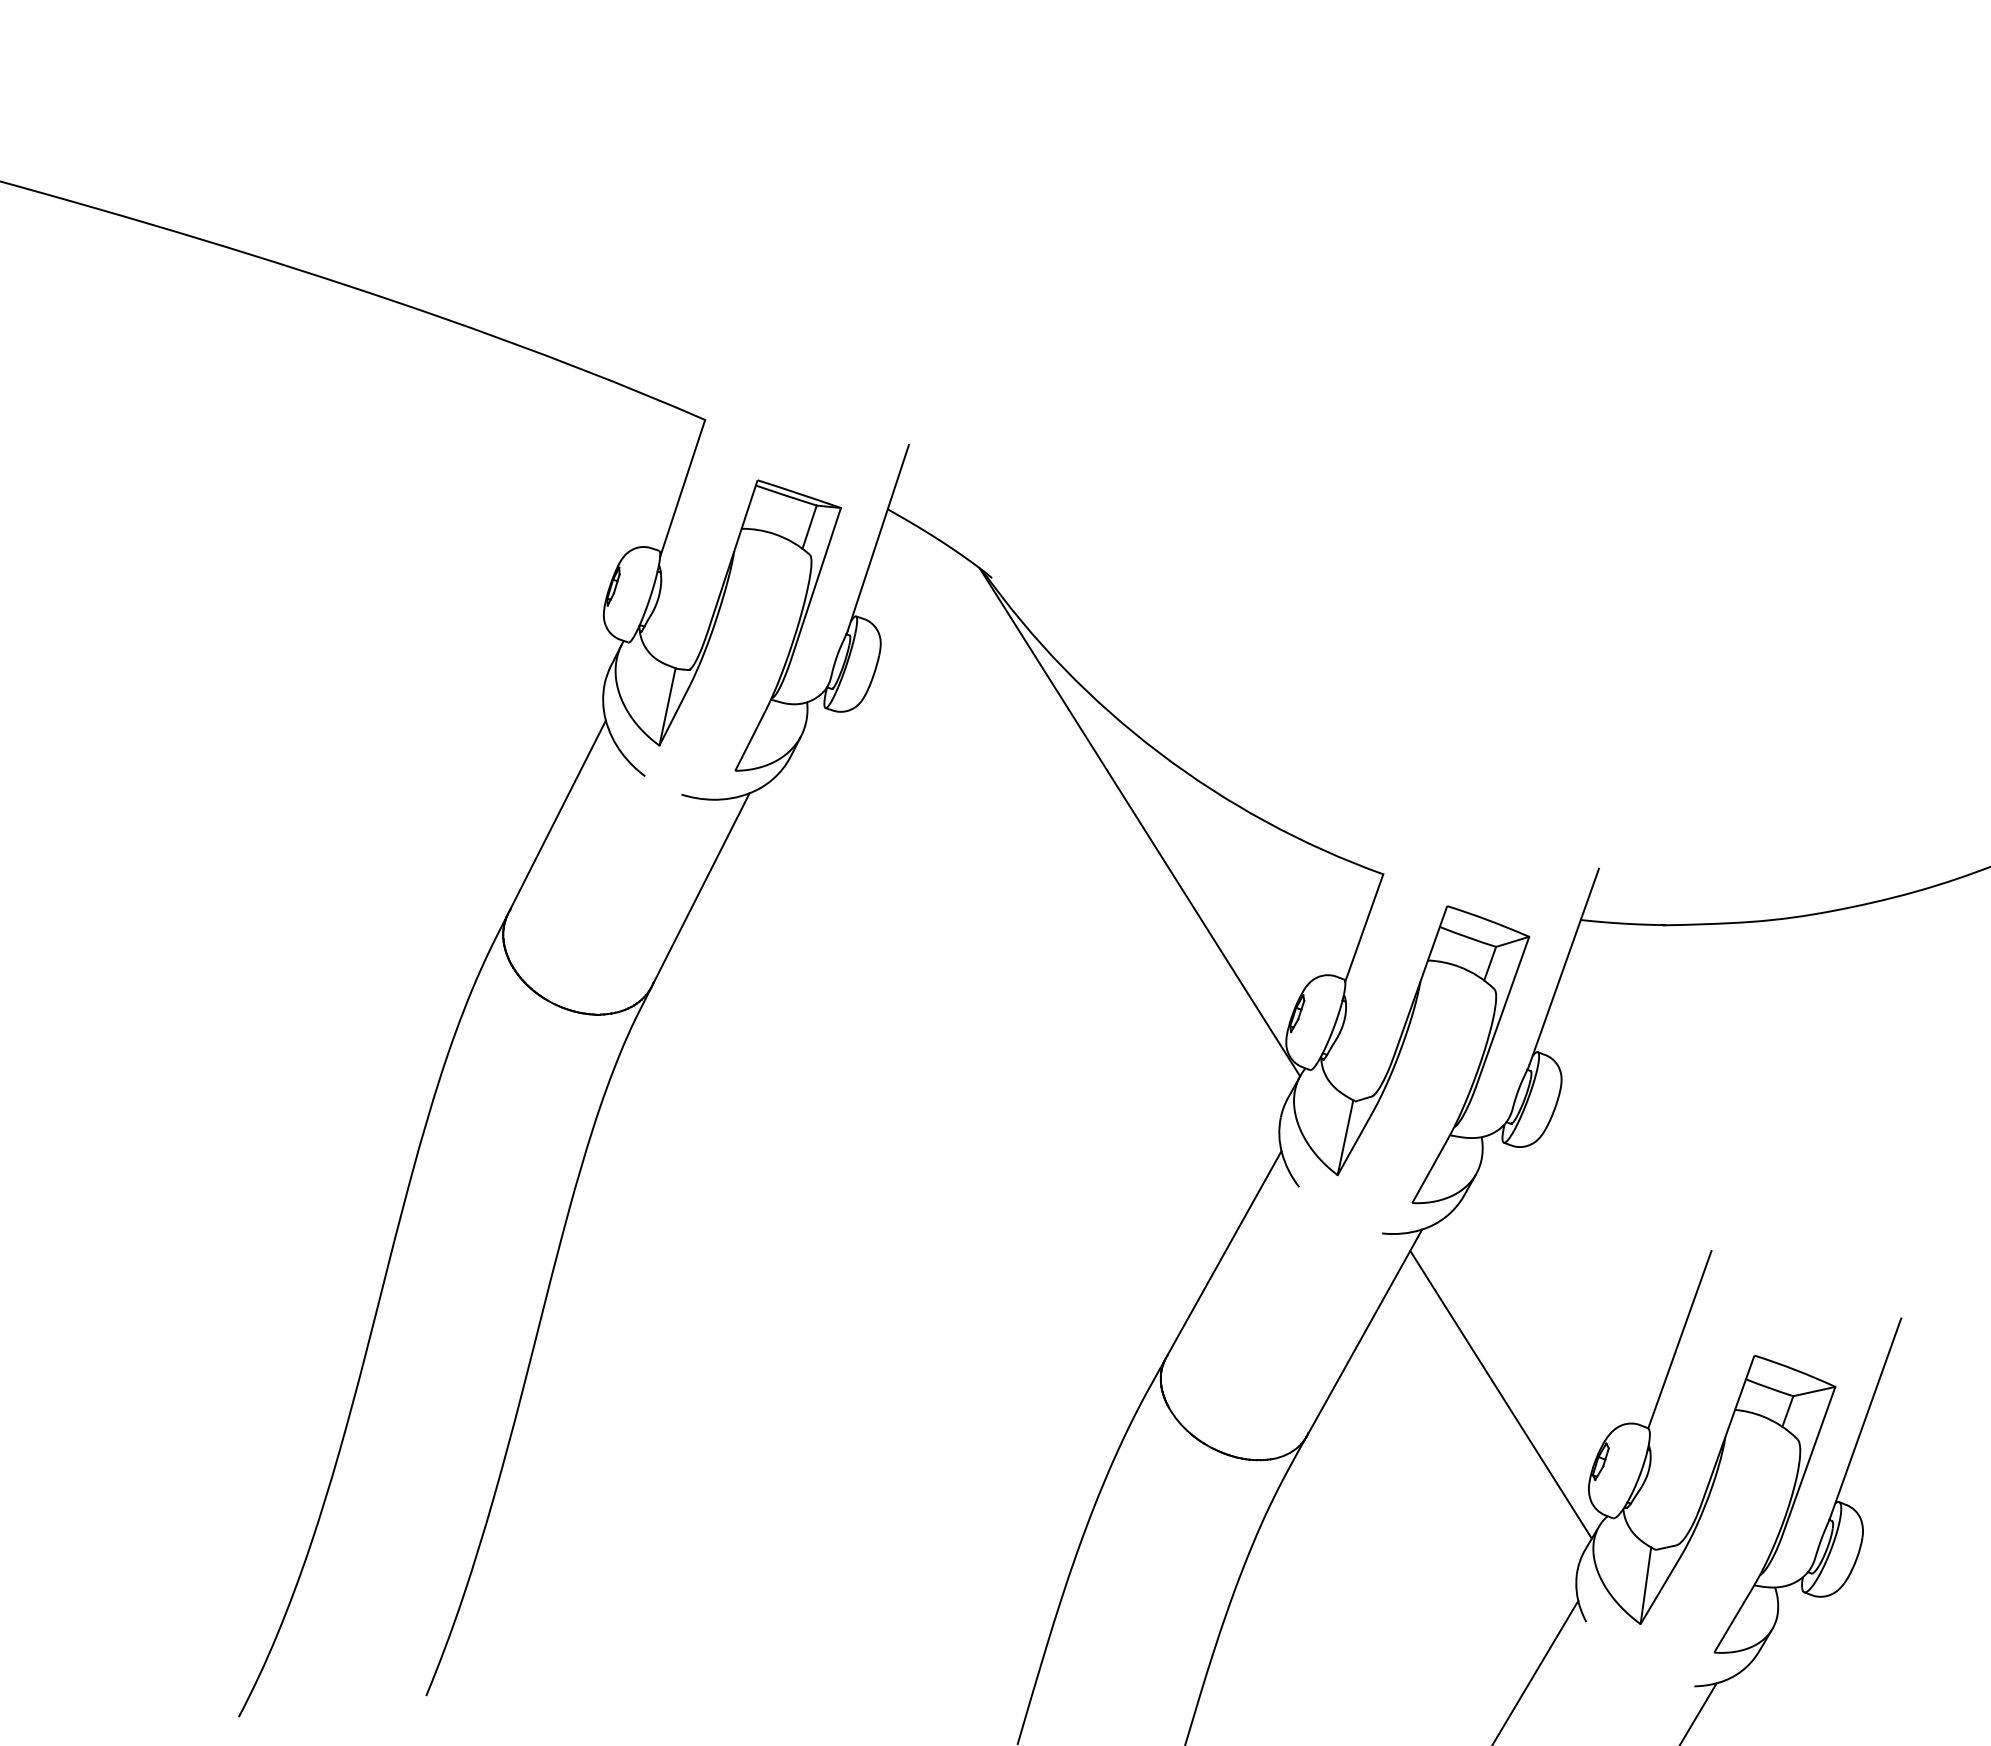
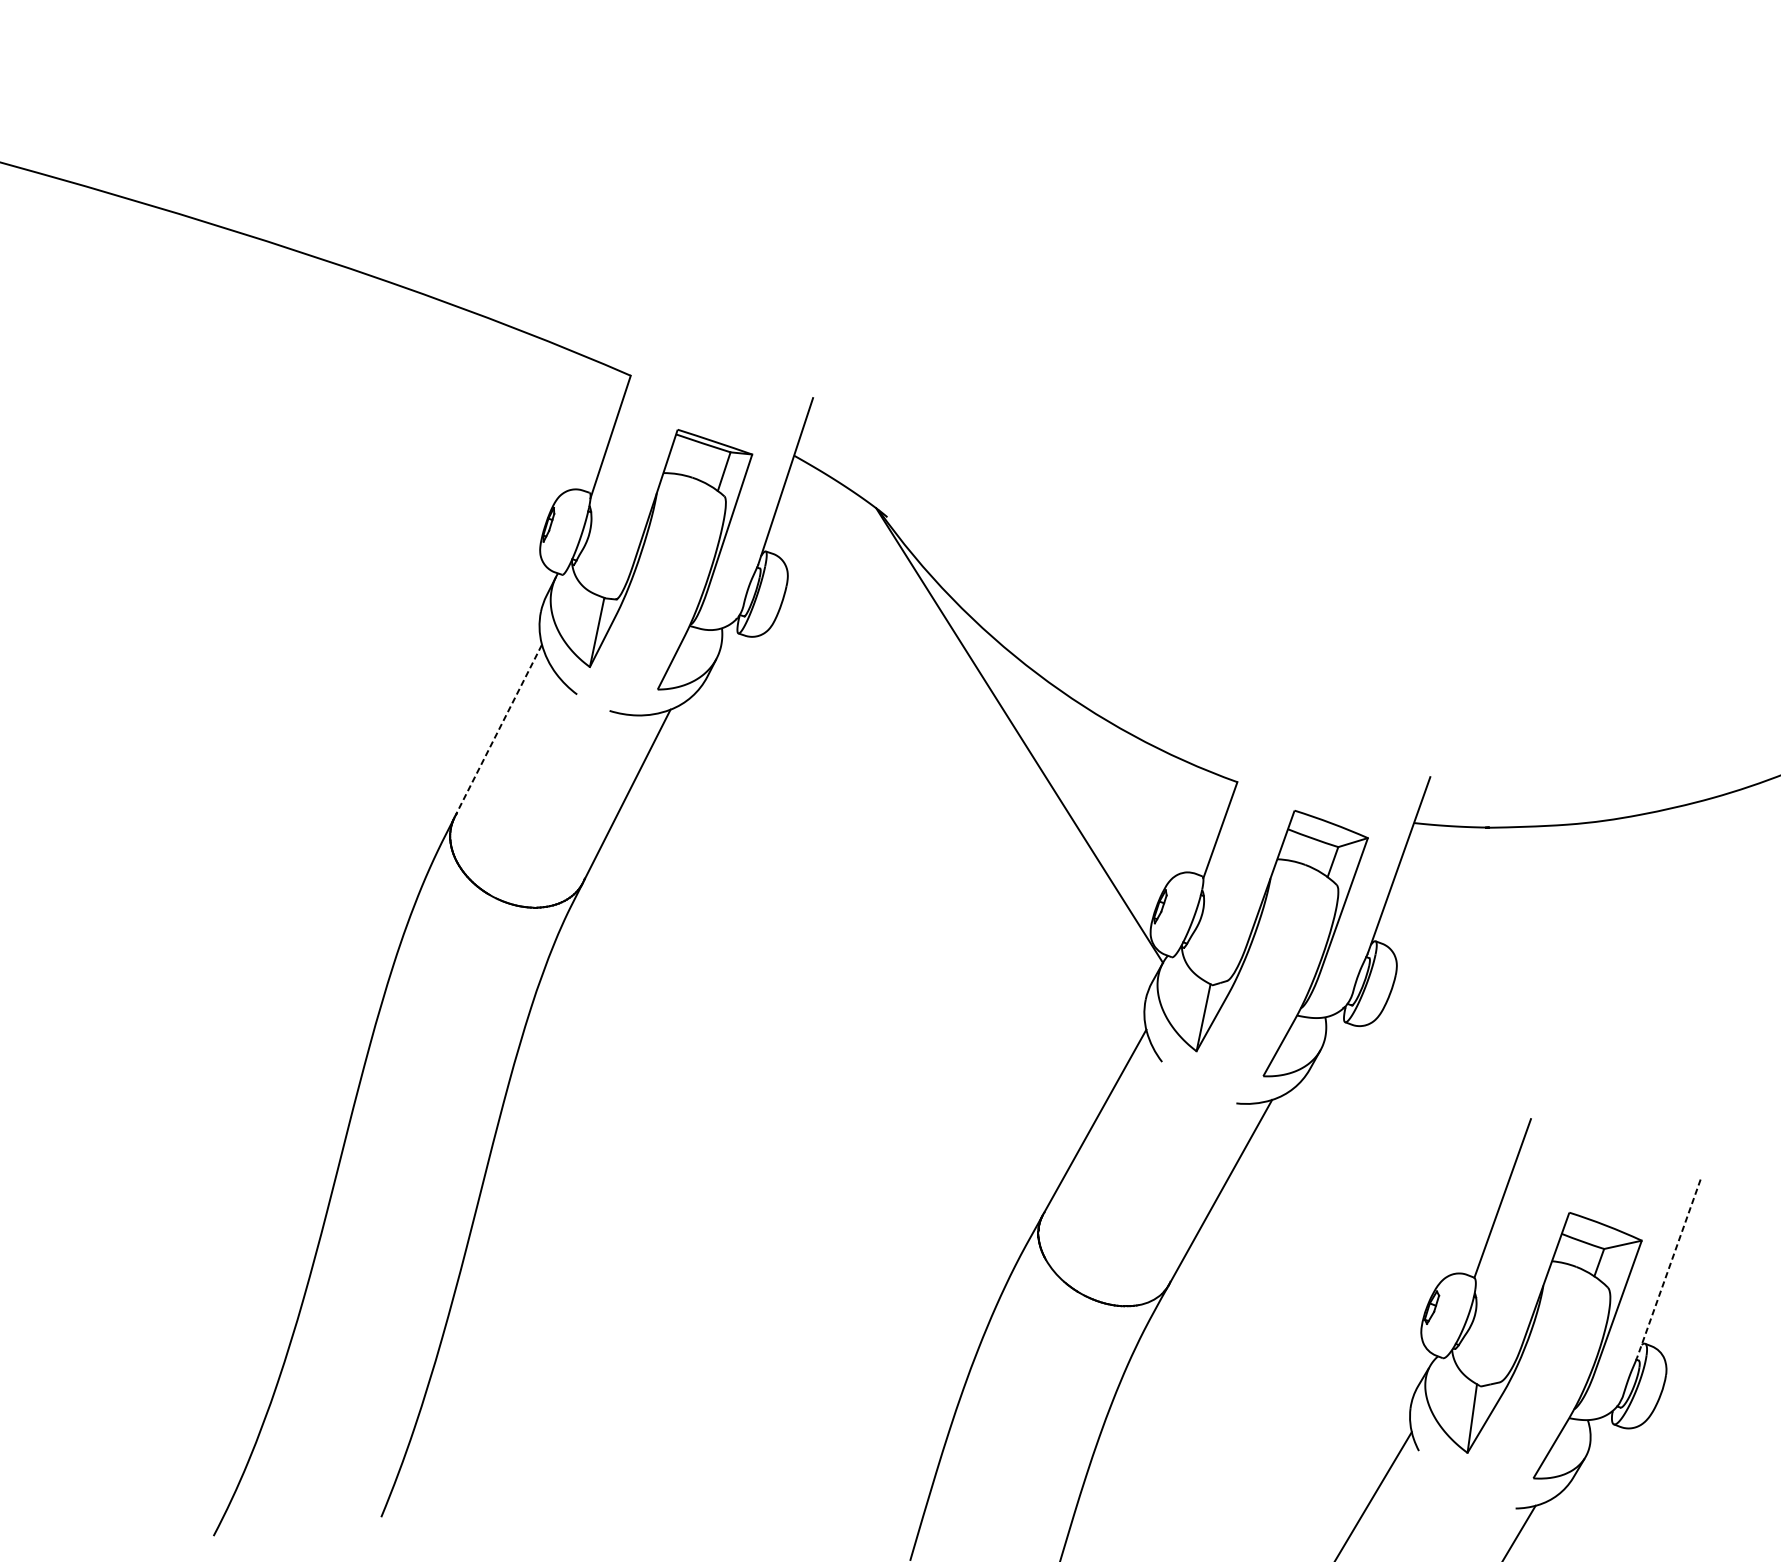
line: (557, 816) -> (498, 730), solid -> dashed
line: (1500, 1394) -> (1342, 1247), removed
line: (1865, 1418) -> (1668, 1268), solid -> dashed

